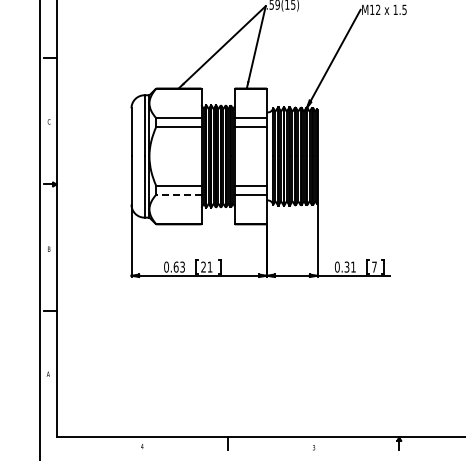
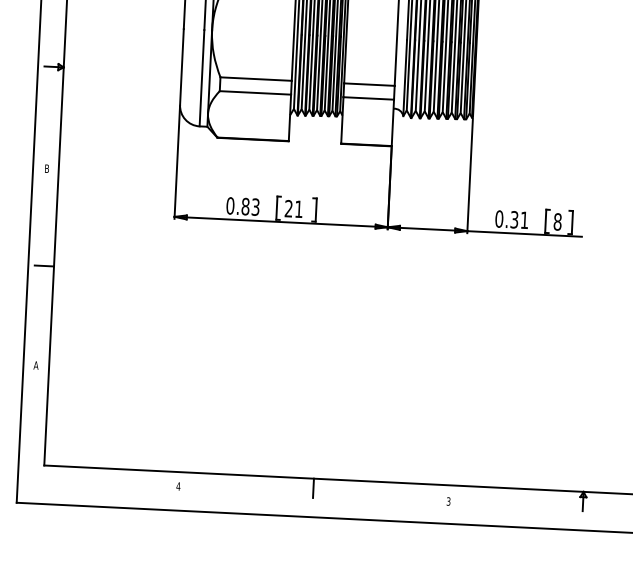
line: (178, 194) -> (254, 92), dashed -> solid
text: (175, 266) -> (244, 205), 0.63 -> 0.83
text: (374, 266) -> (557, 220), 7 -> 8

